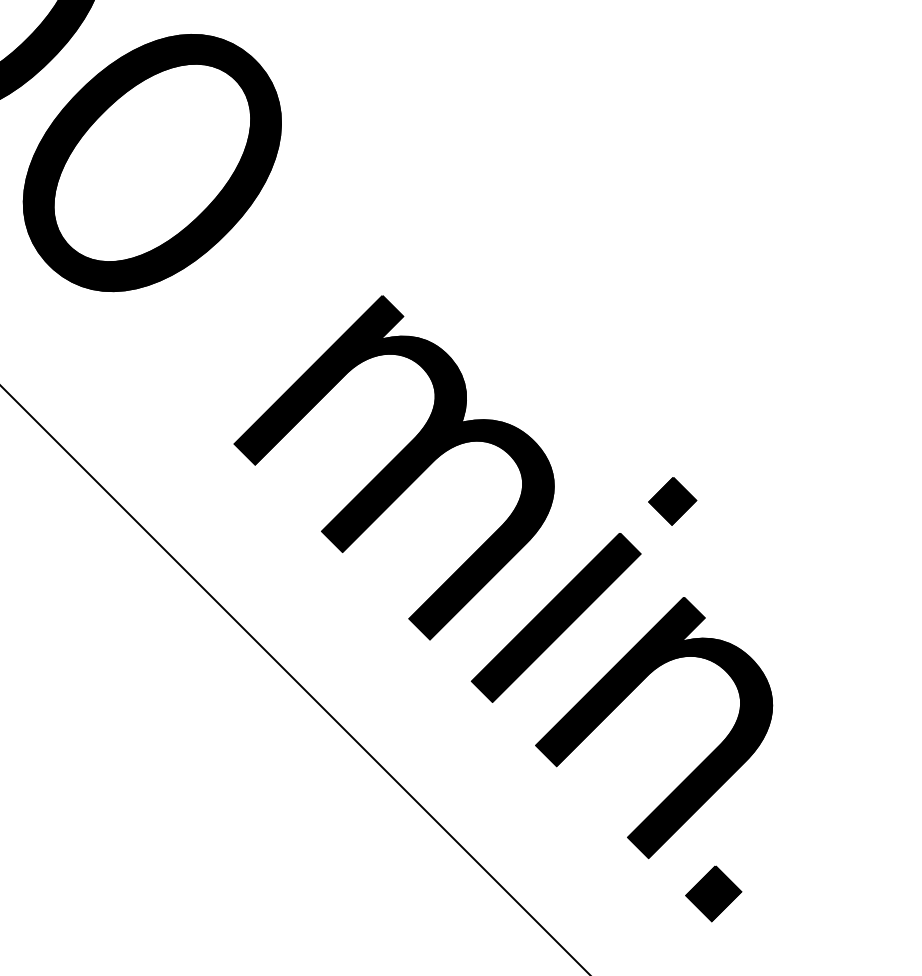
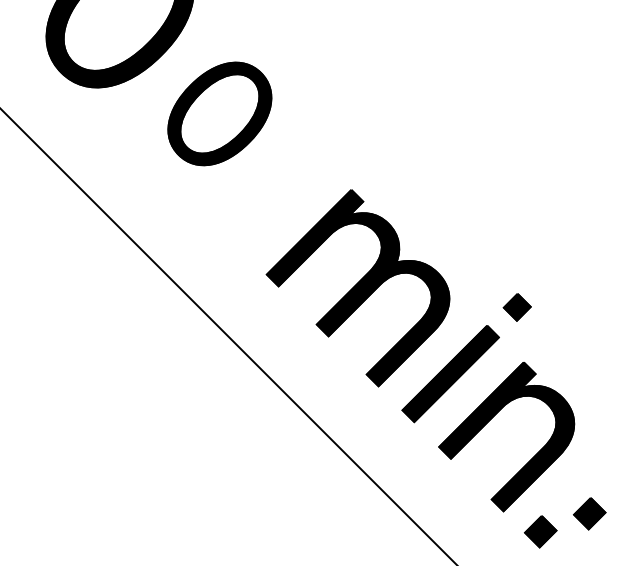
part: (151, 162) -> (219, 113), size x0.7
part: (798, 861) -> (589, 513), added

